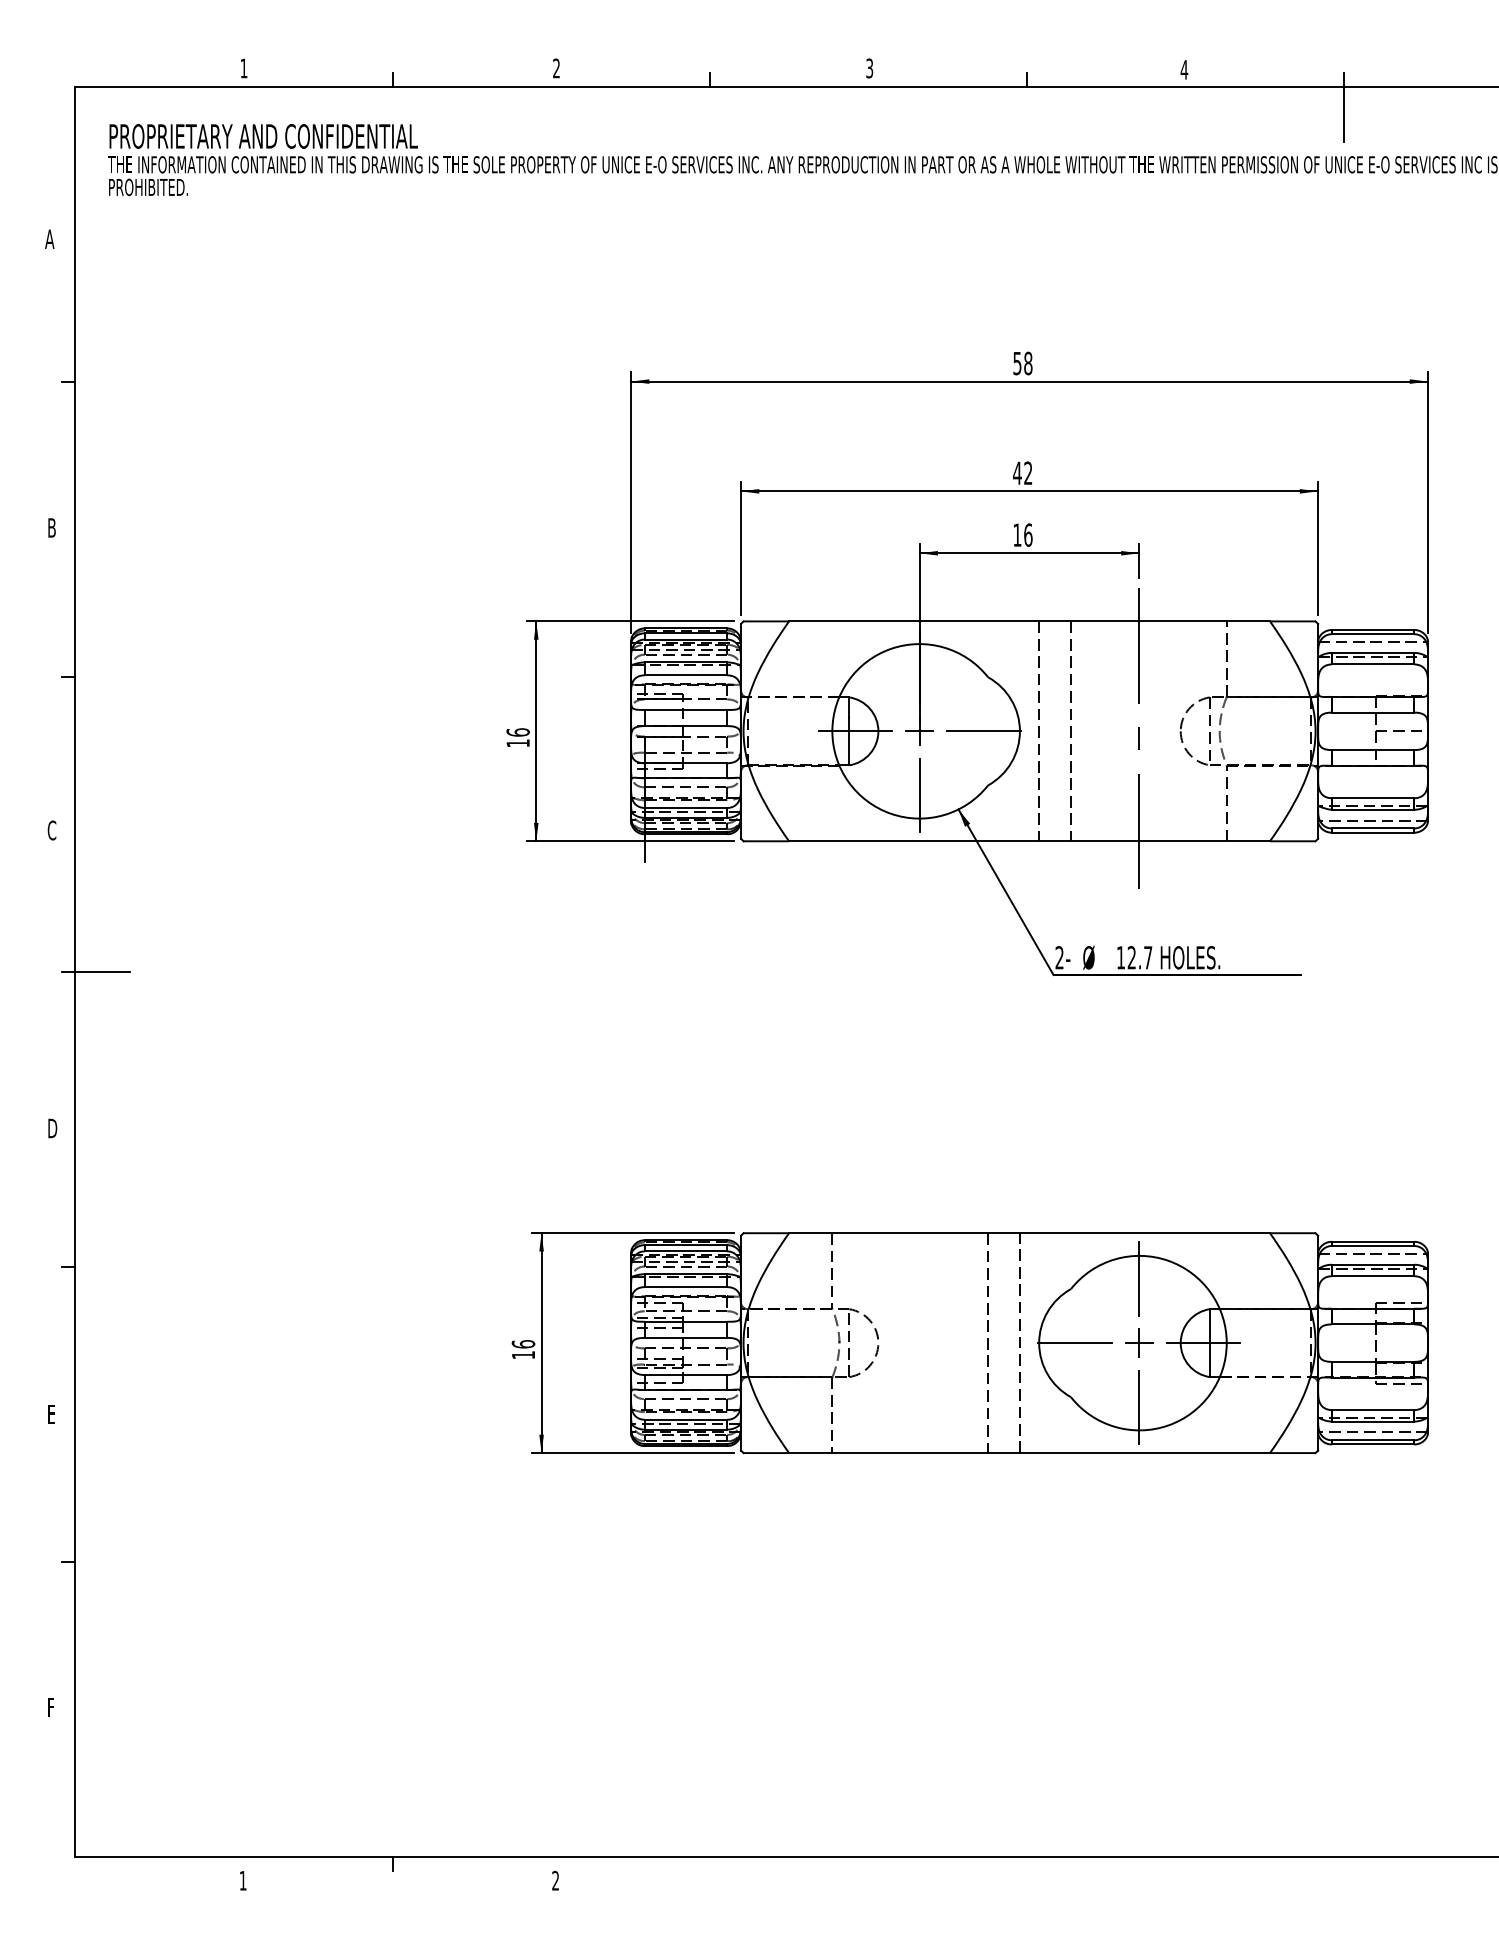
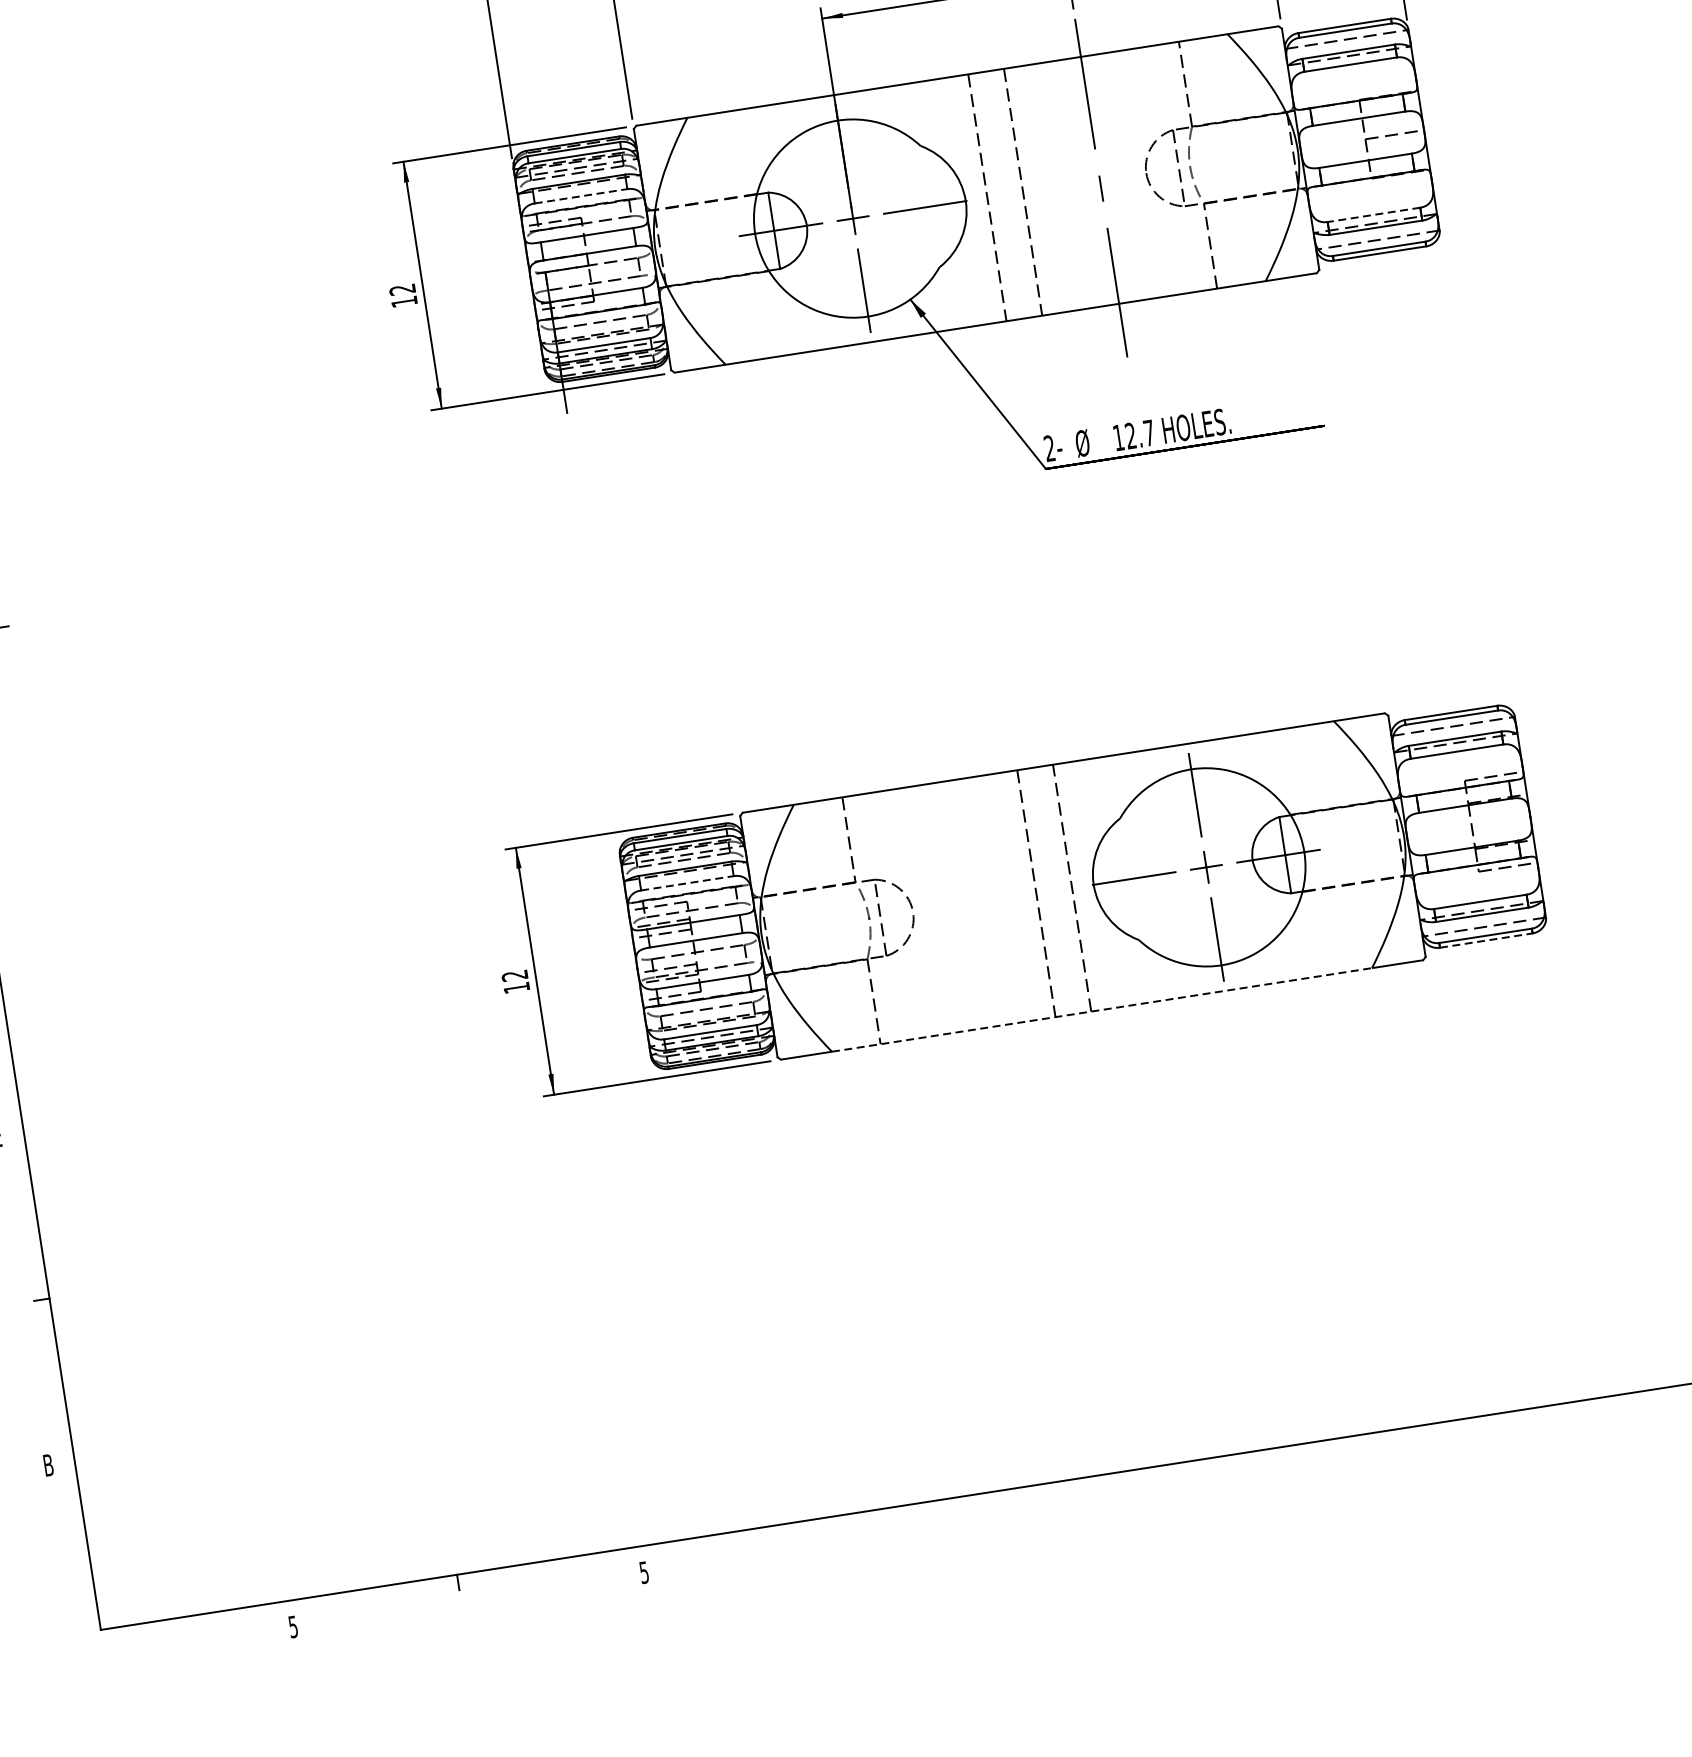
line: (686, 675) -> (581, 196), solid -> dashed
text: (517, 732) -> (401, 289), 16 -> 12
line: (1372, 798) -> (1373, 215), solid -> dashed
line: (686, 1287) -> (688, 883), solid -> dashed
text: (523, 1344) -> (514, 975), 16 -> 12
line: (1373, 1444) -> (1486, 940), solid -> dashed
line: (1030, 1453) -> (1103, 1010), solid -> dashed
text: (51, 1706) -> (47, 1464), F -> B
text: (242, 1880) -> (292, 1626), 1 -> 5
text: (555, 1880) -> (644, 1572), 2 -> 5

